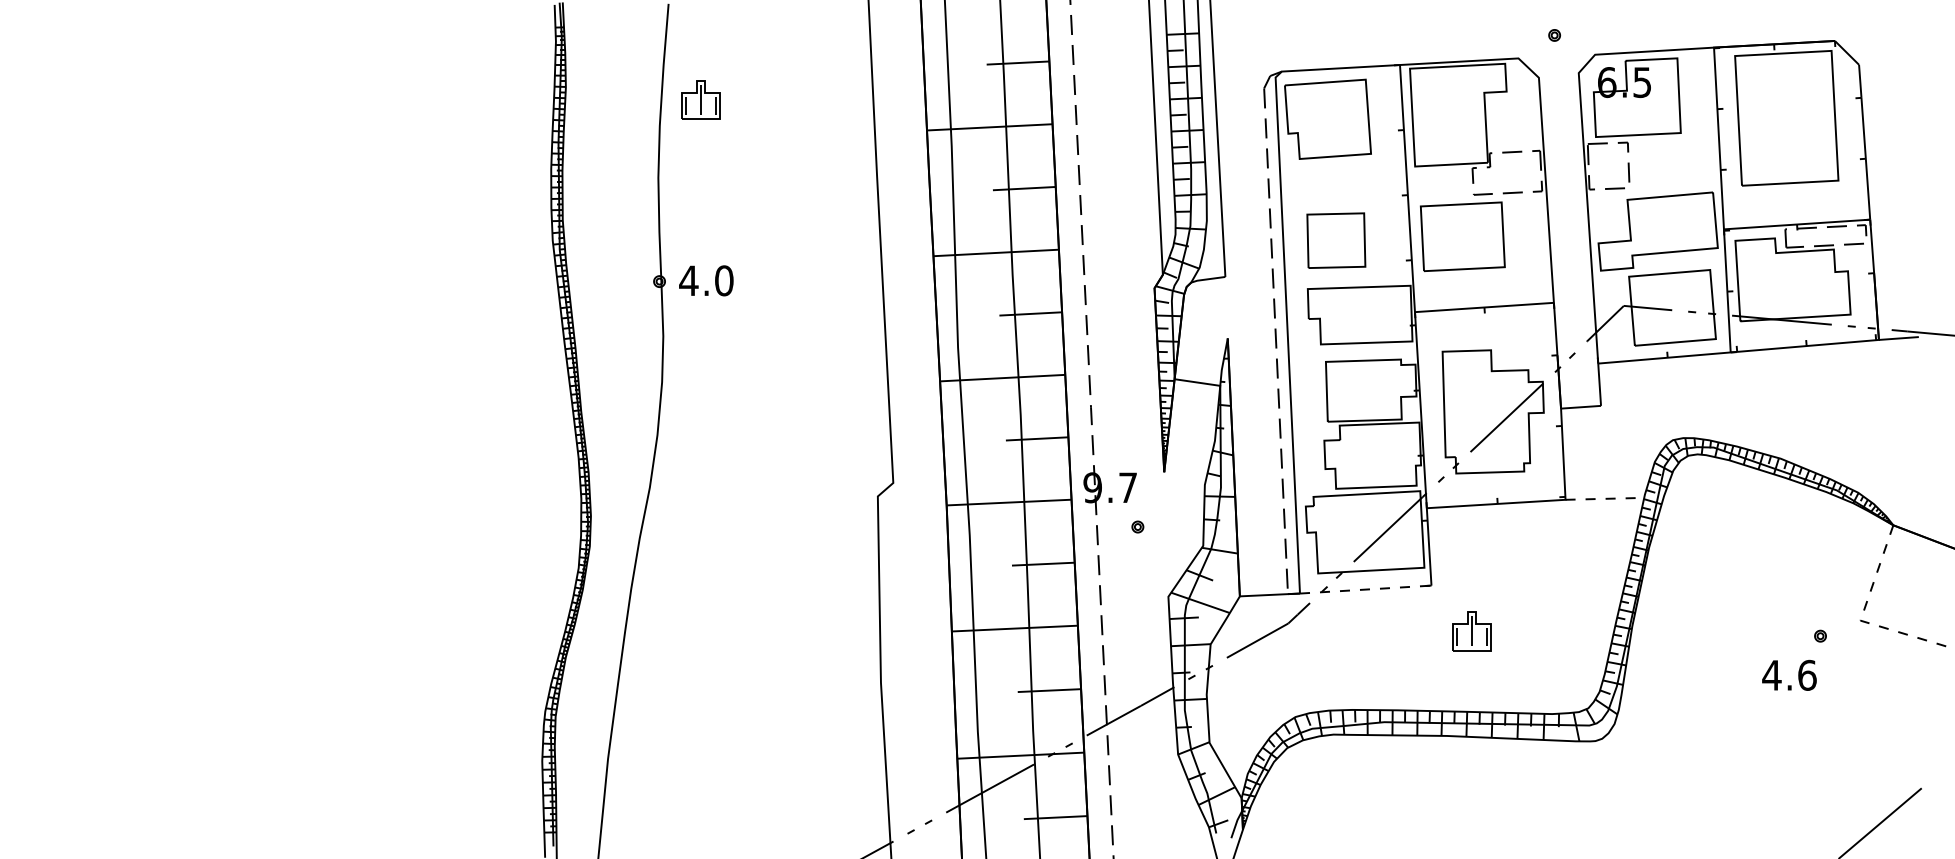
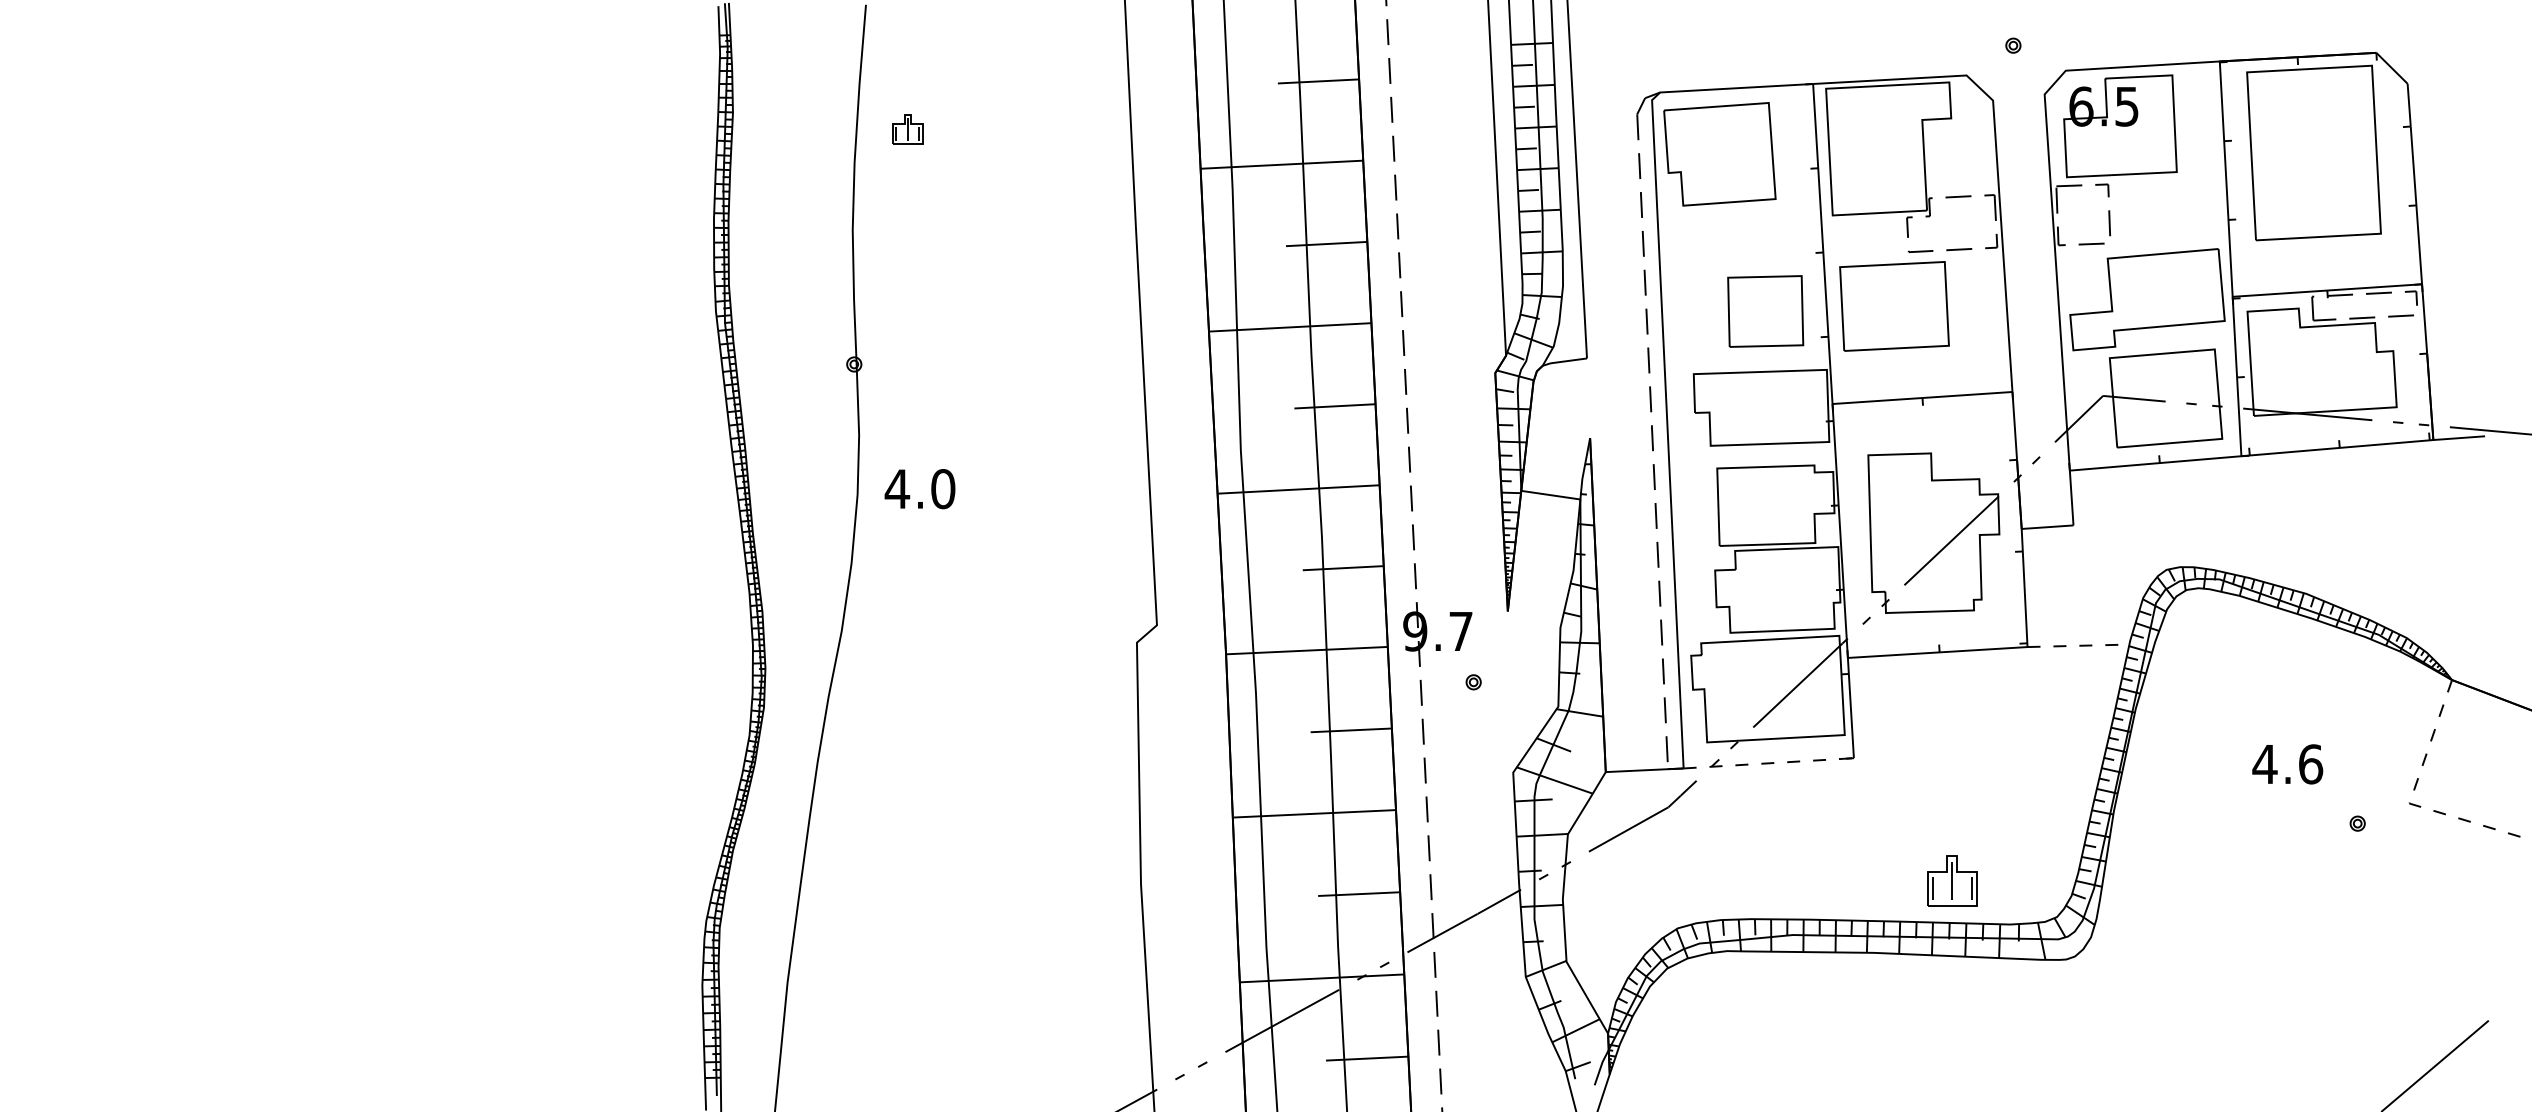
part: (700, 99) -> (907, 128), size x0.6
part: (1336, 240) -> (1765, 311), moved
text: (706, 280) -> (920, 488), moved
part: (1471, 631) -> (1951, 881), moved
text: (1789, 674) -> (2287, 763), moved

